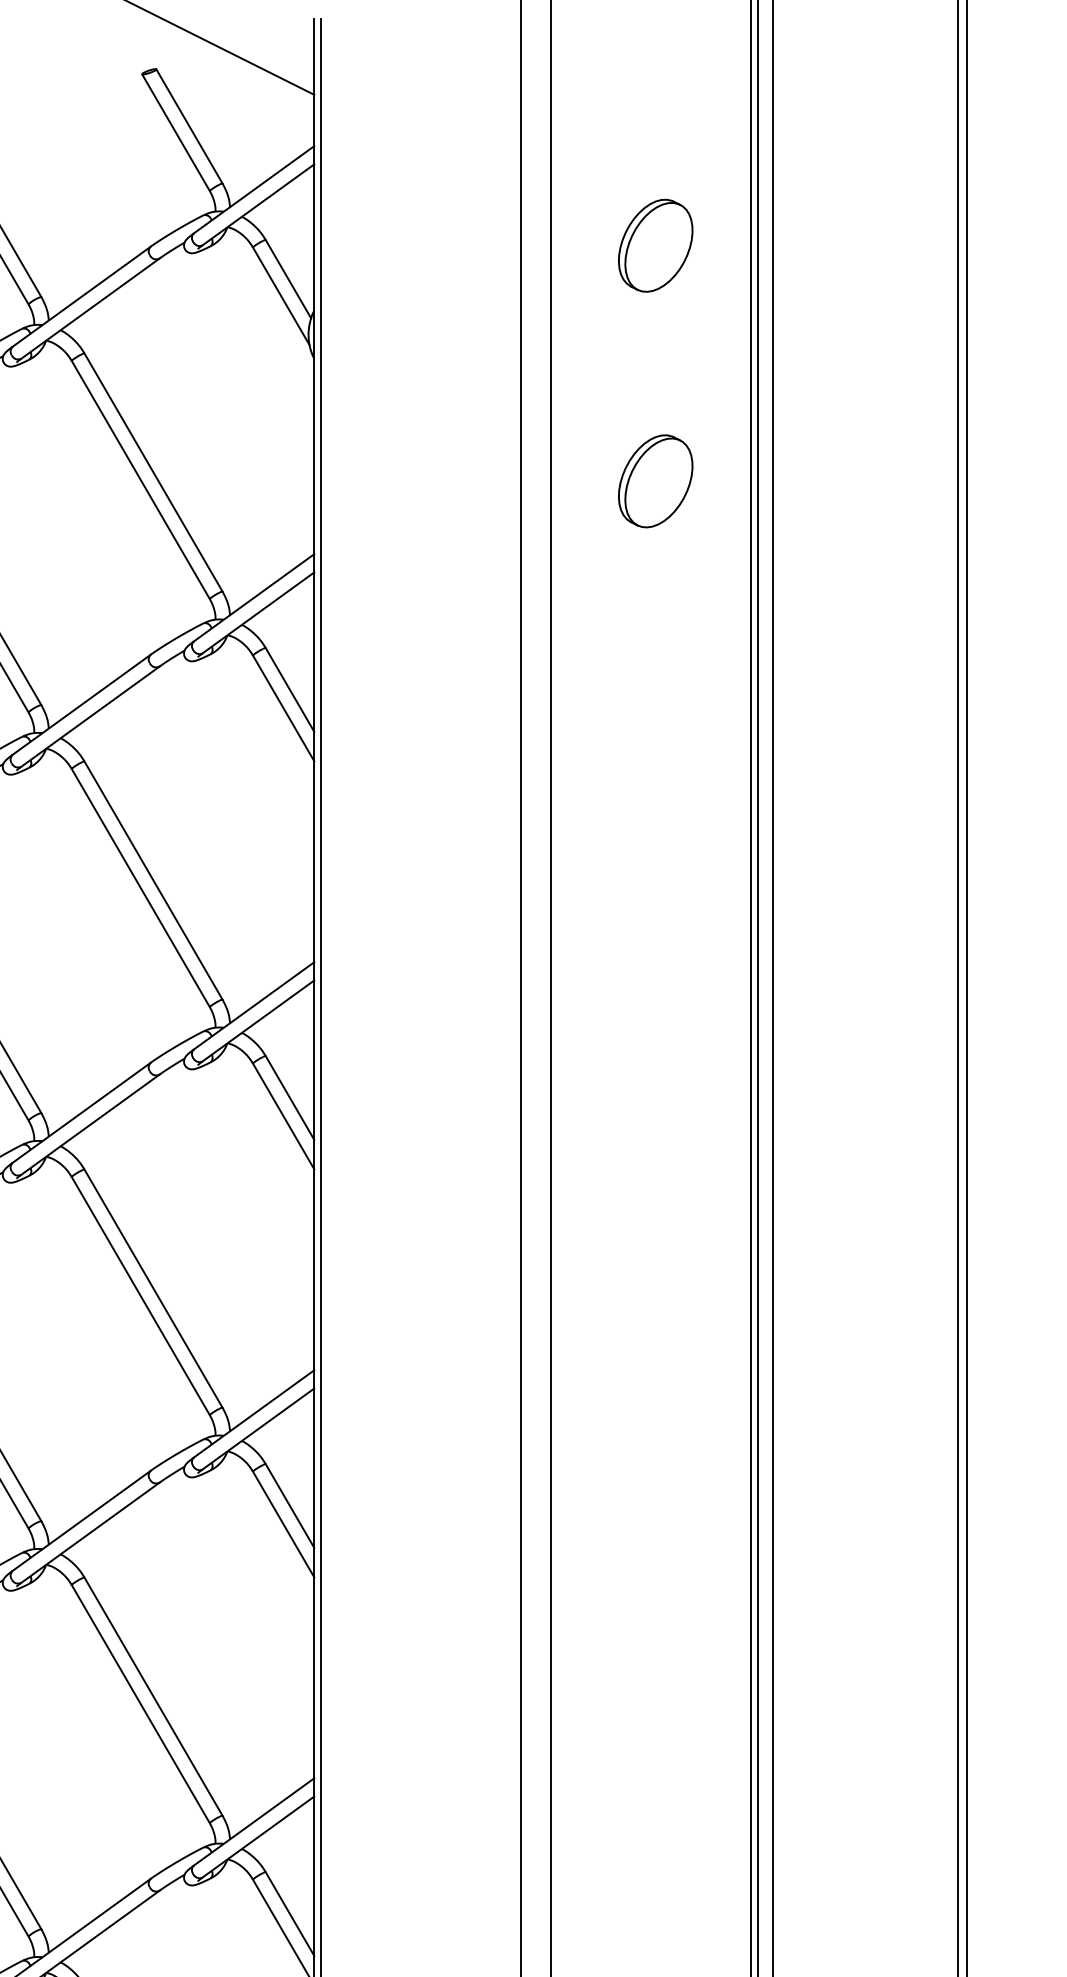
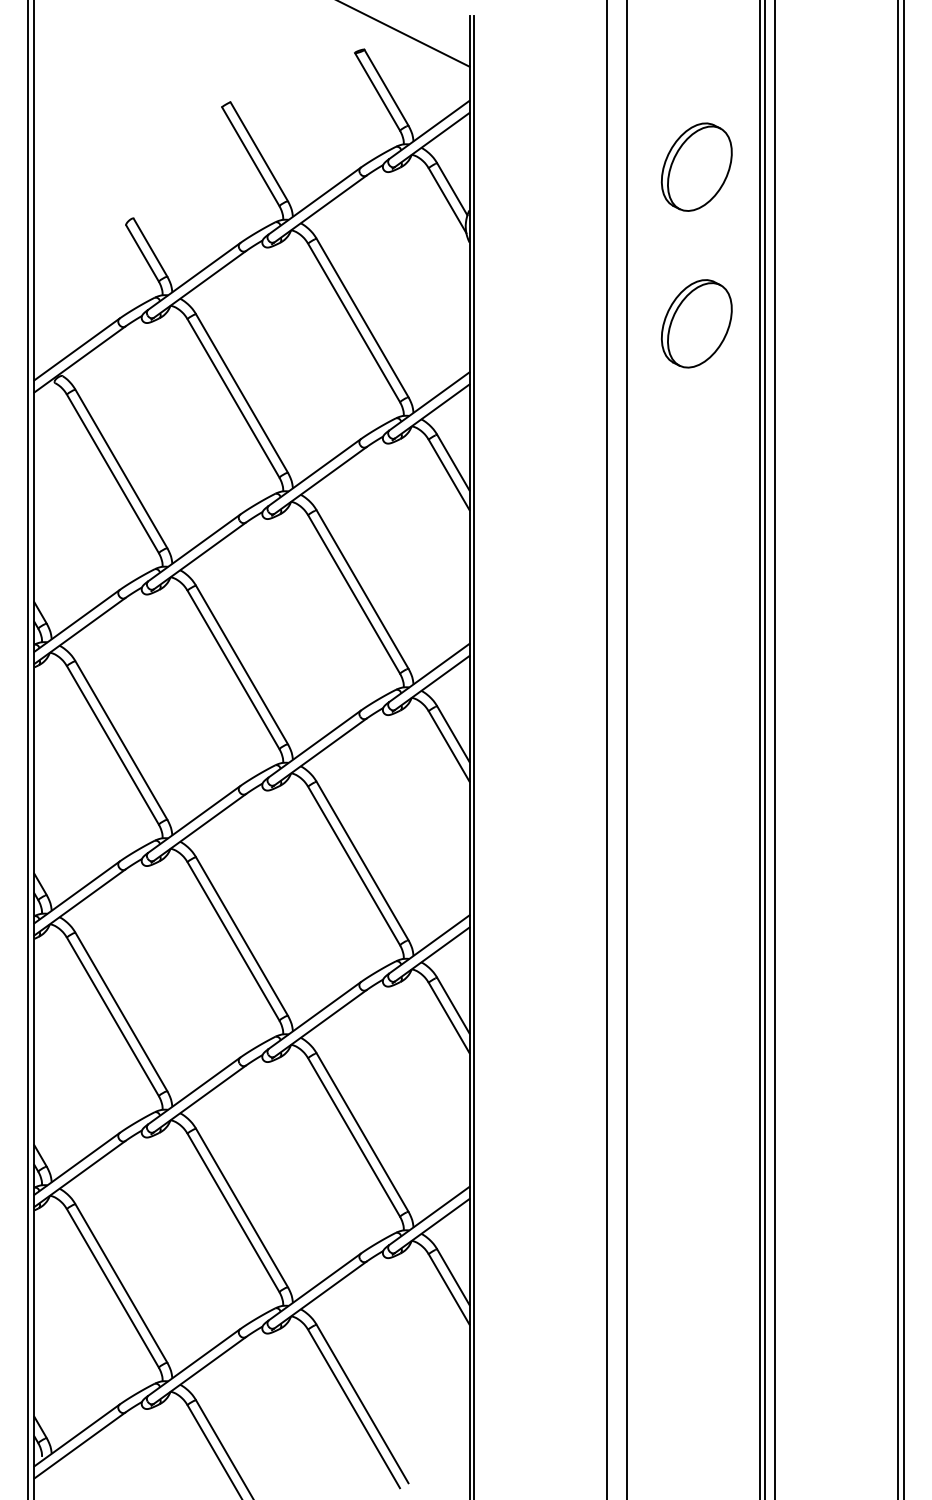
part: (655, 244) -> (696, 166), size x1.43
part: (655, 480) -> (696, 323), size x1.43

